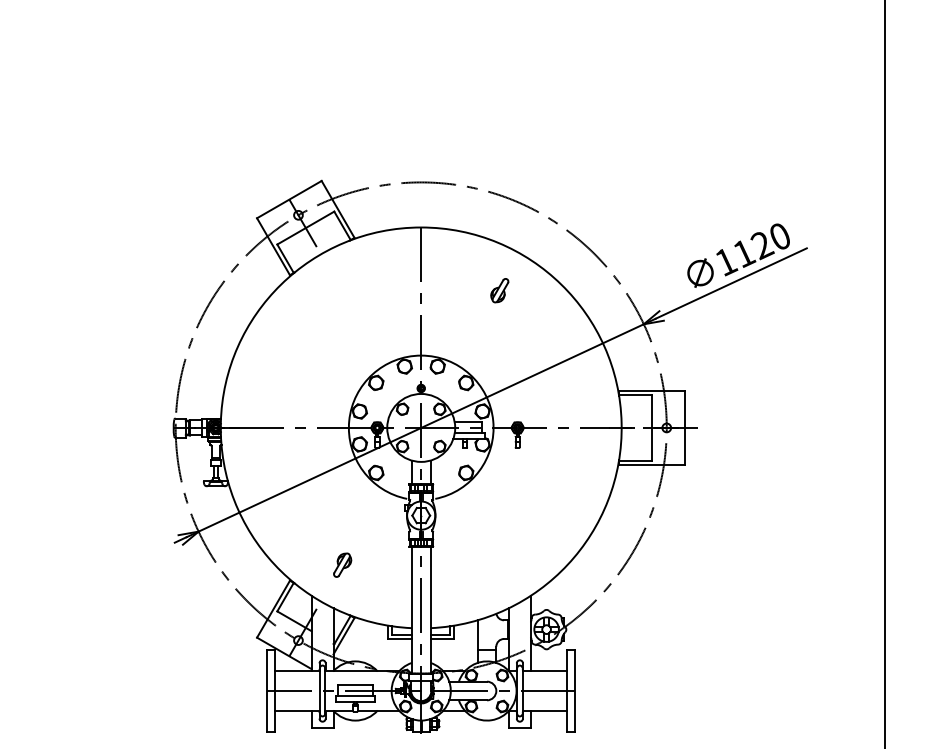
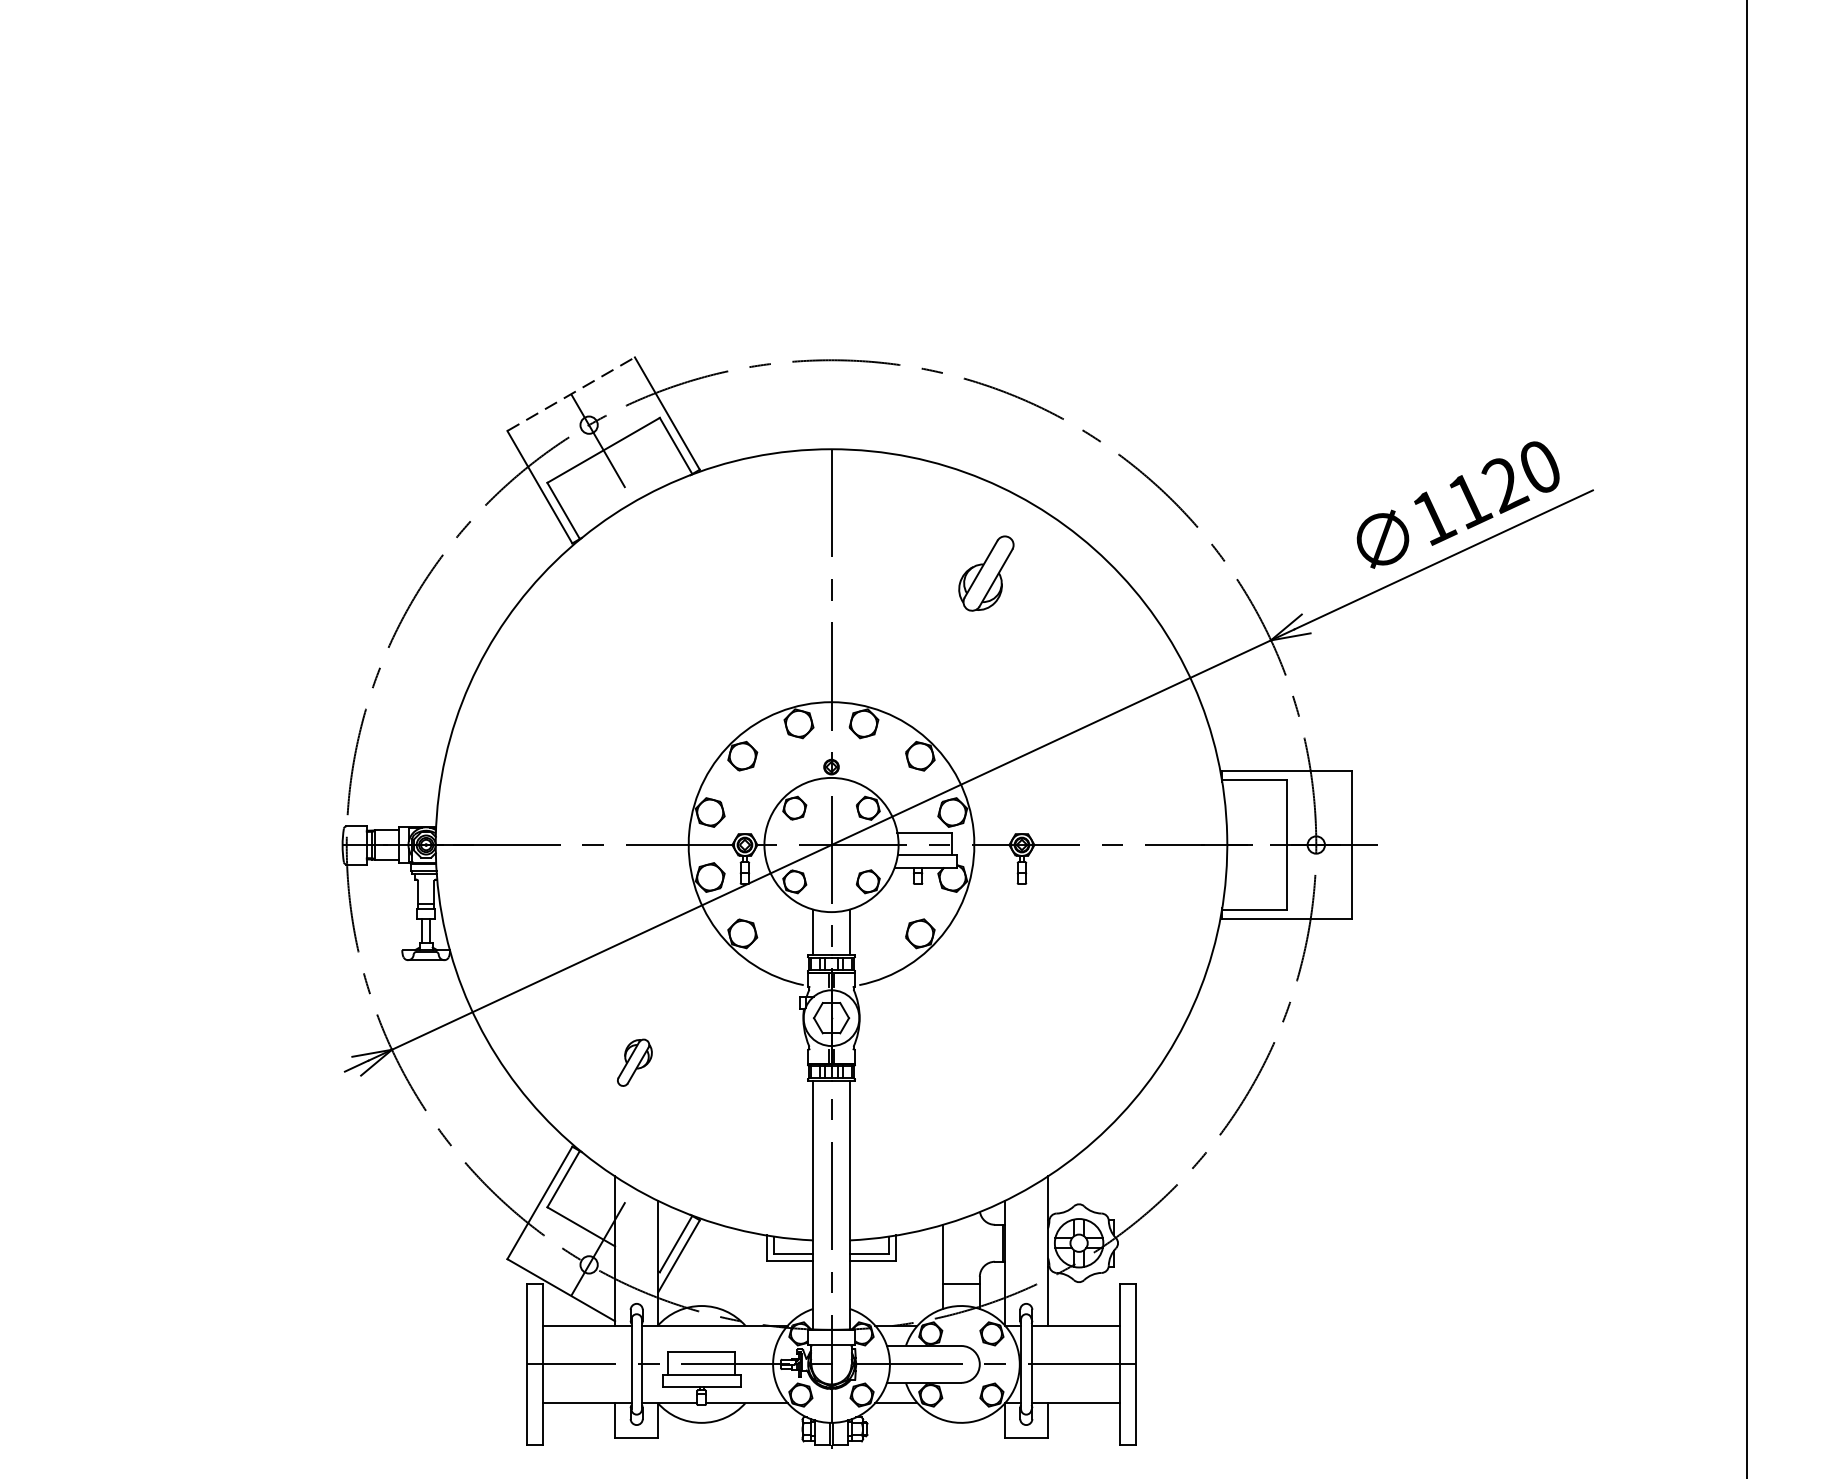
line: (289, 199) -> (571, 393), solid -> dashed
part: (499, 290) -> (986, 573), size x1.6
part: (342, 564) -> (634, 1061), moved

